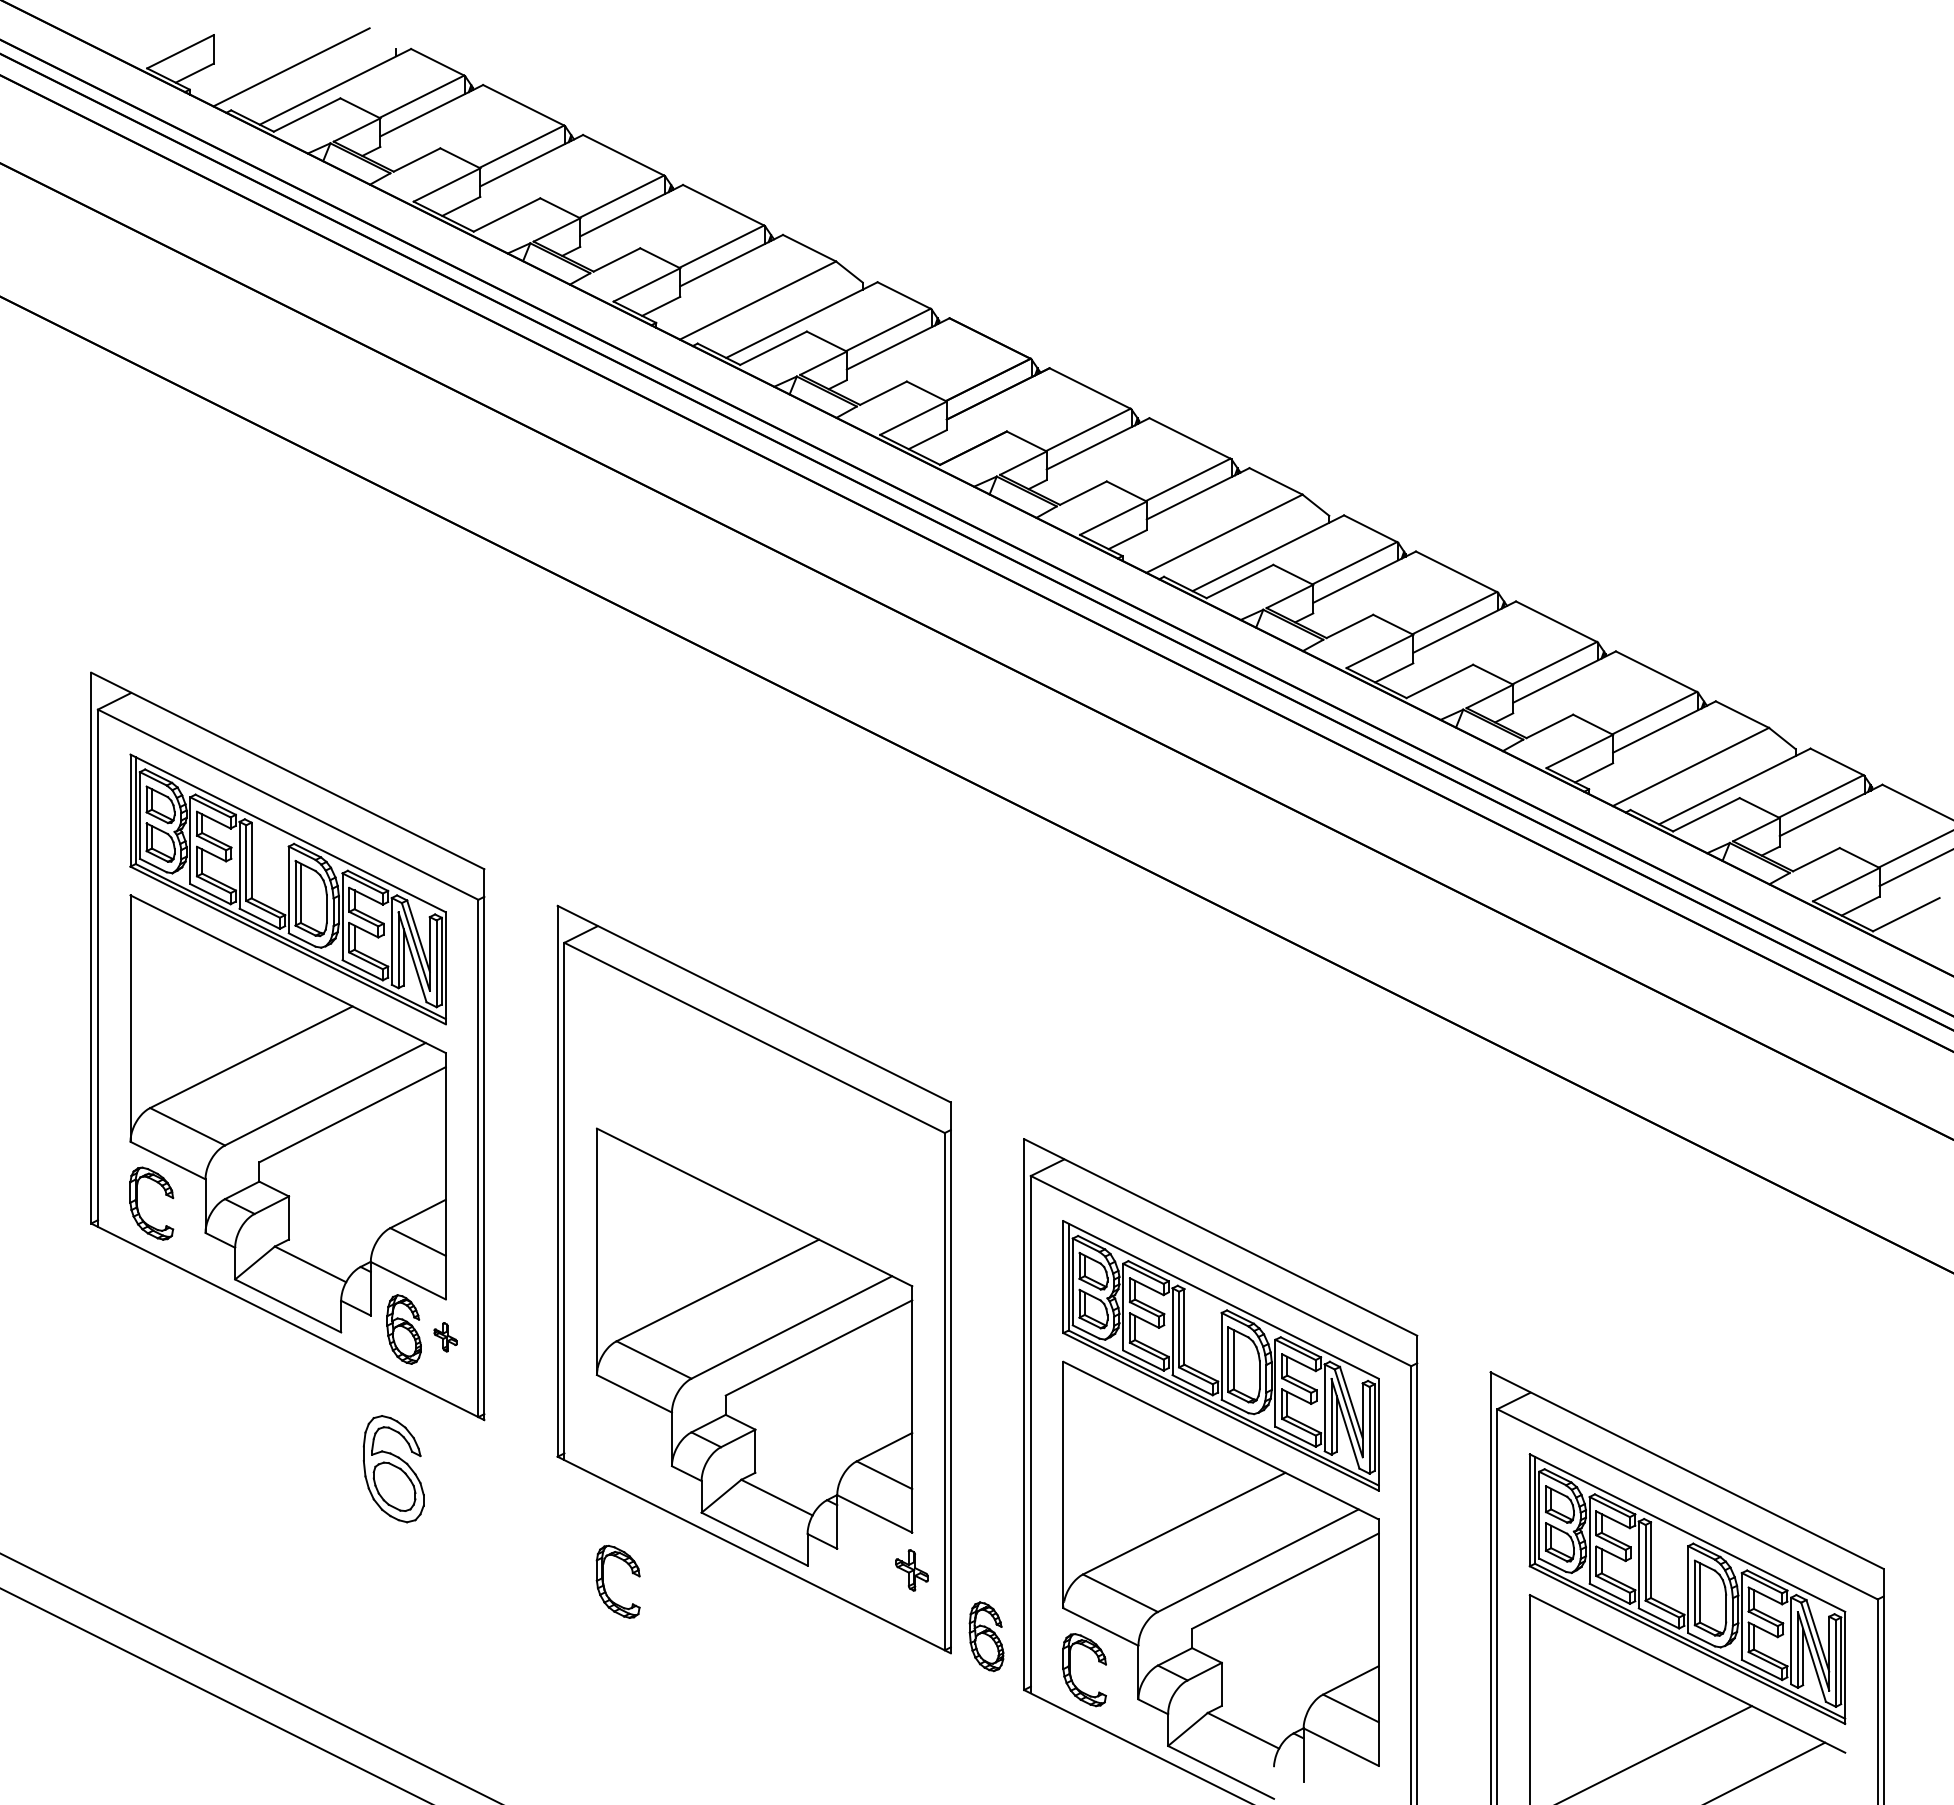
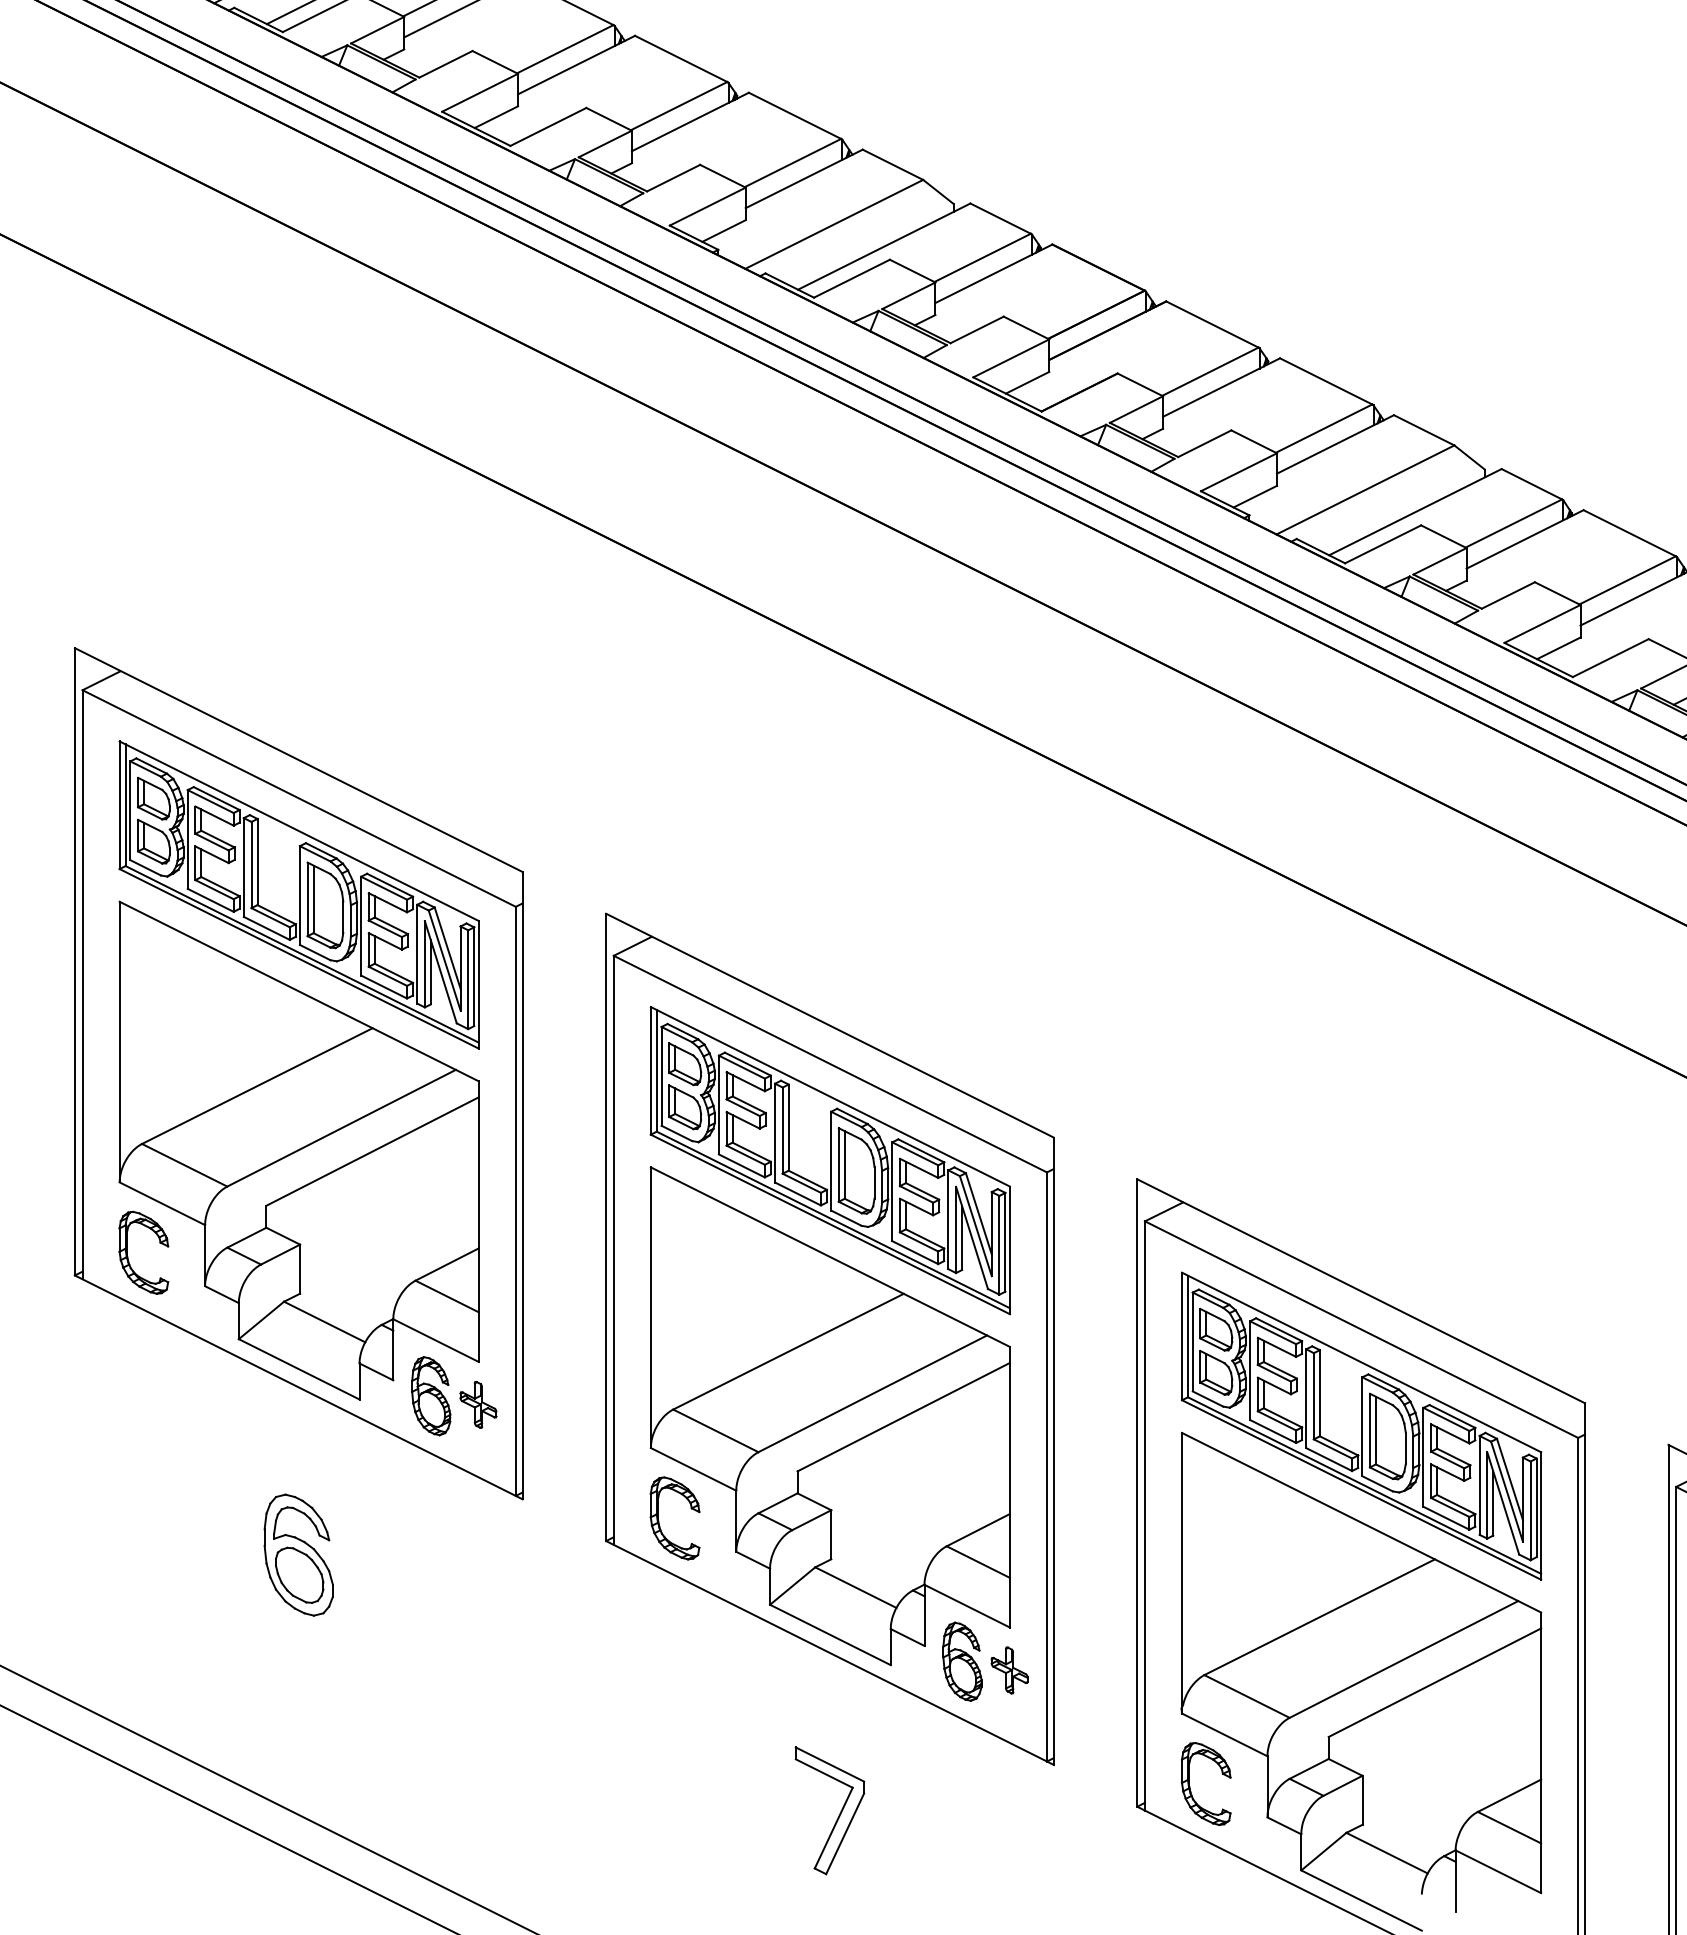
part: (754, 1122) -> (830, 1160), added
part: (445, 1337) -> (478, 1405), size x1.43
part: (393, 1469) -> (298, 1555), moved
part: (604, 1583) -> (659, 1520), moved
part: (986, 1636) -> (962, 1661), moved
part: (761, 1697) -> (838, 1815), added

